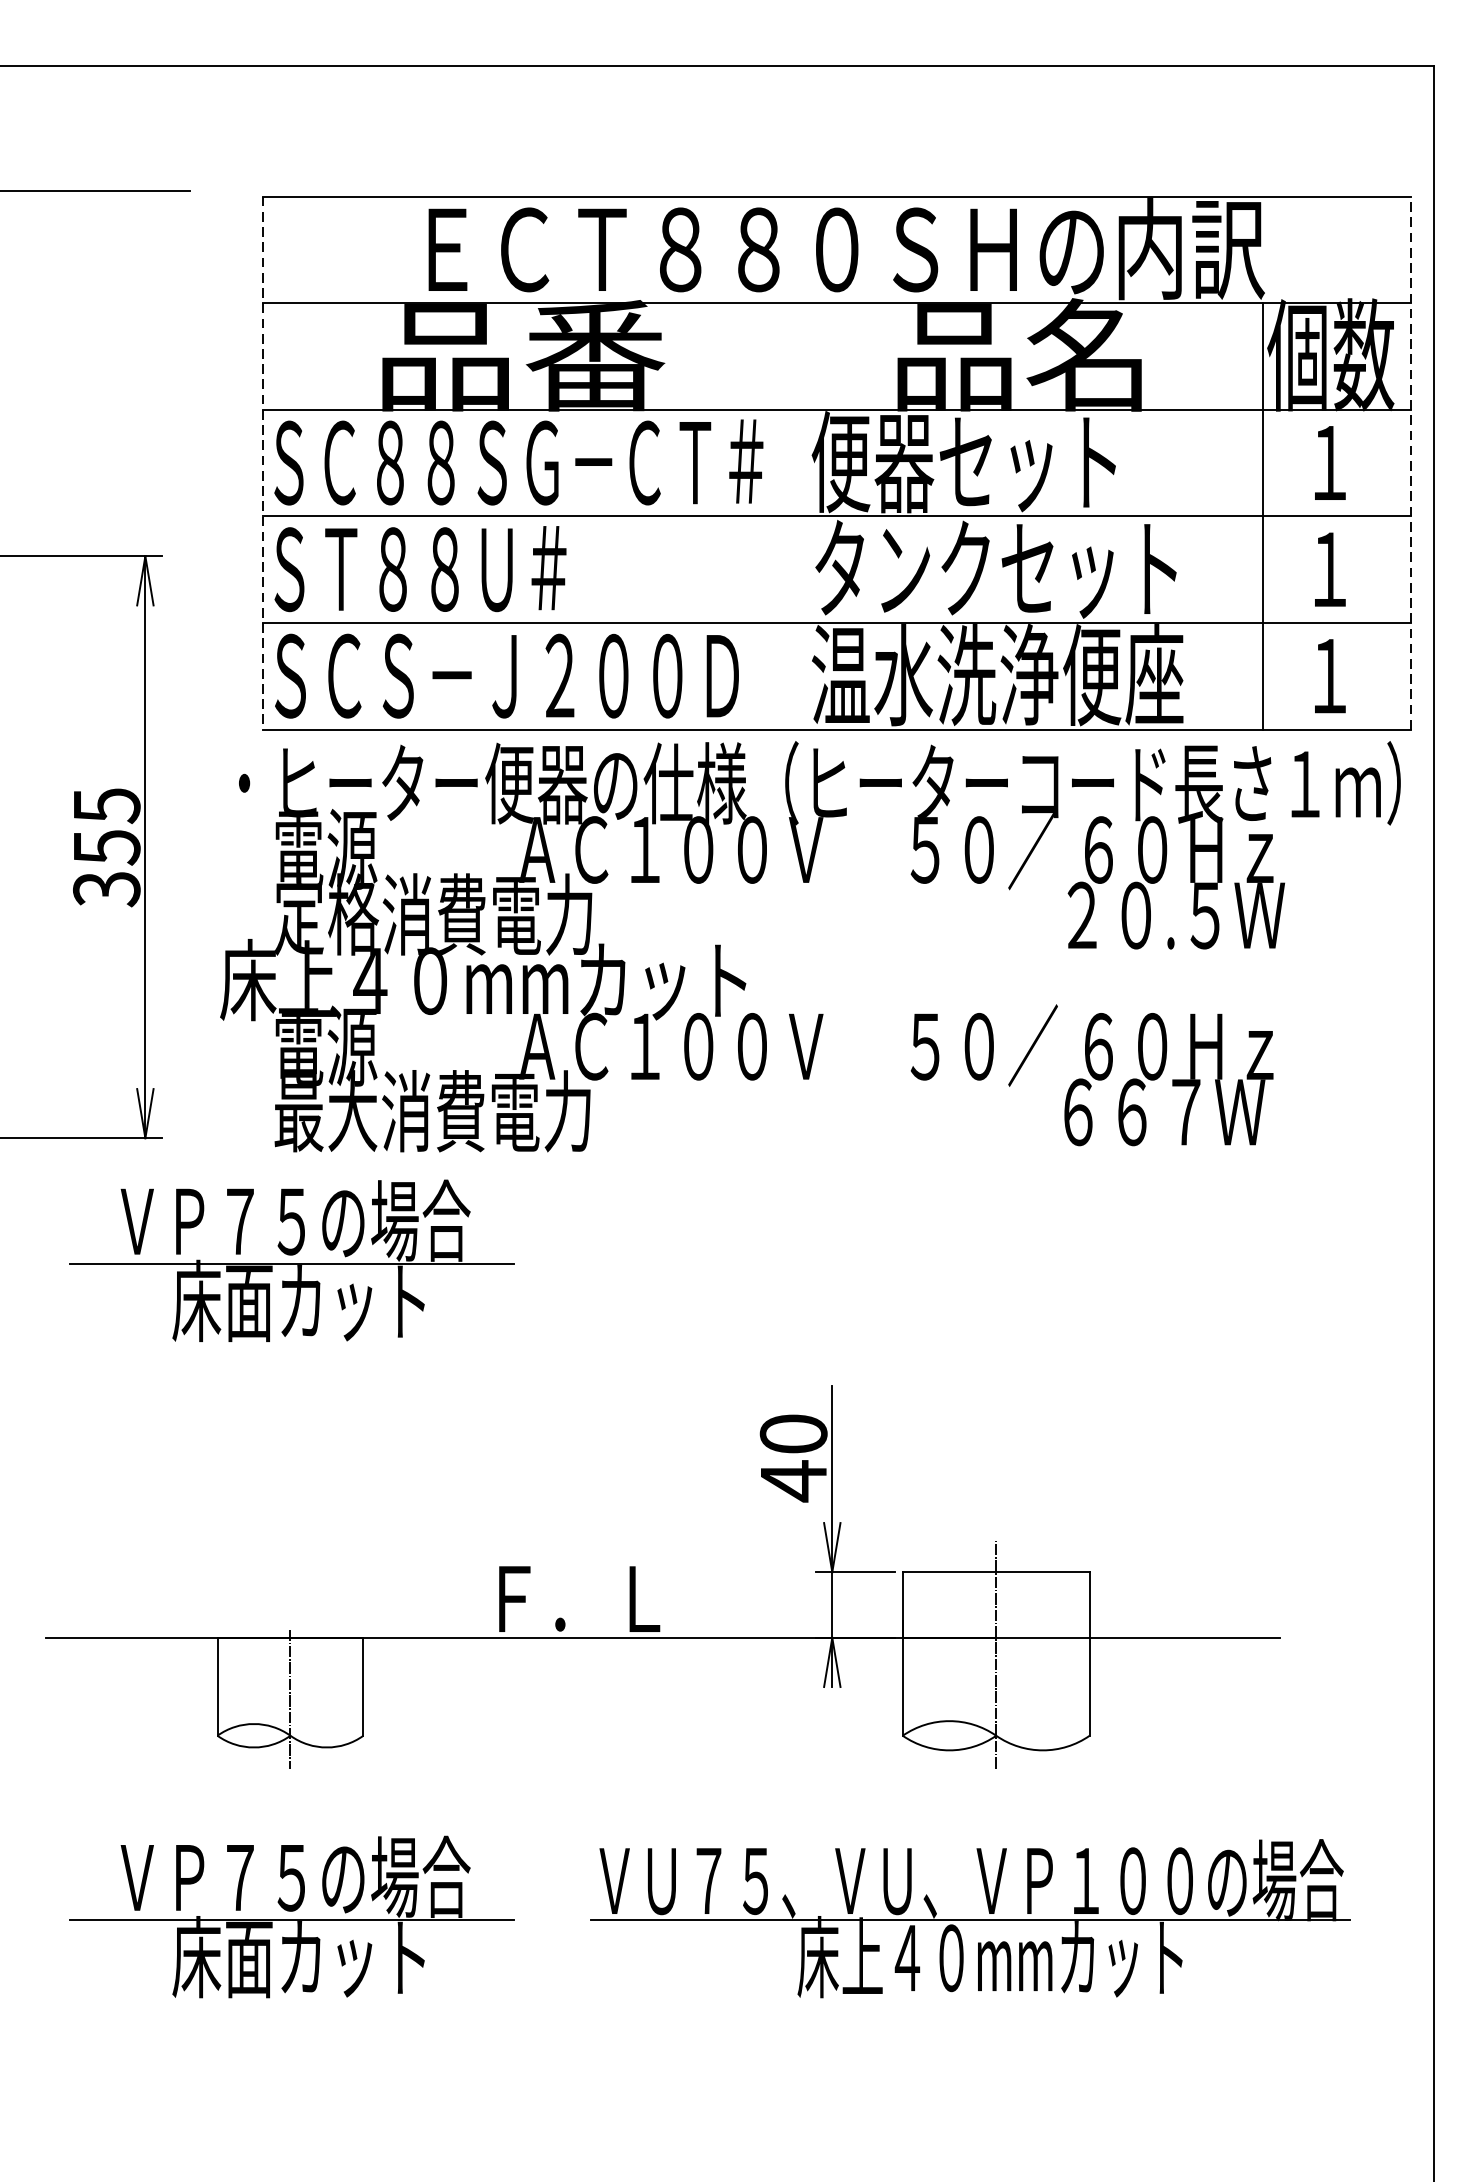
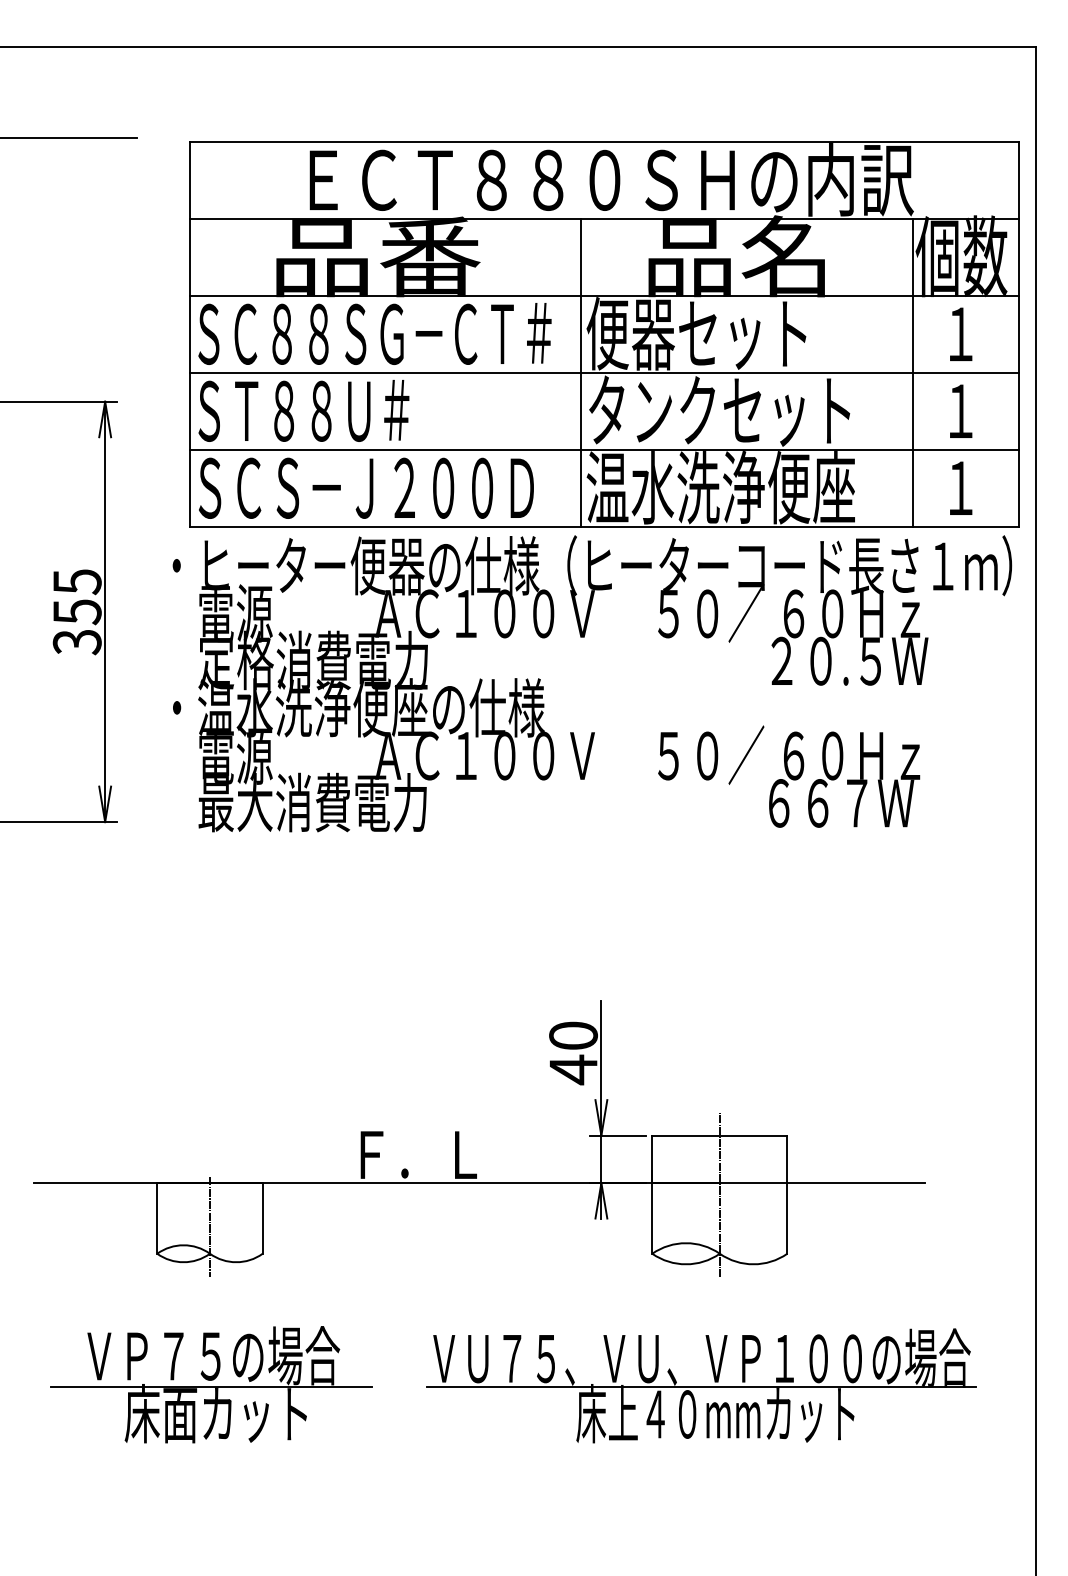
line: (1411, 461) -> (1019, 333), dashed -> solid
line: (263, 463) -> (190, 334), dashed -> solid
line: (804, 515) -> (581, 372), added
text: (486, 979) -> (351, 707), 床上４０mmカット -> ・温水洗浄便座の仕様
part: (292, 1260) -> (211, 910), removed

